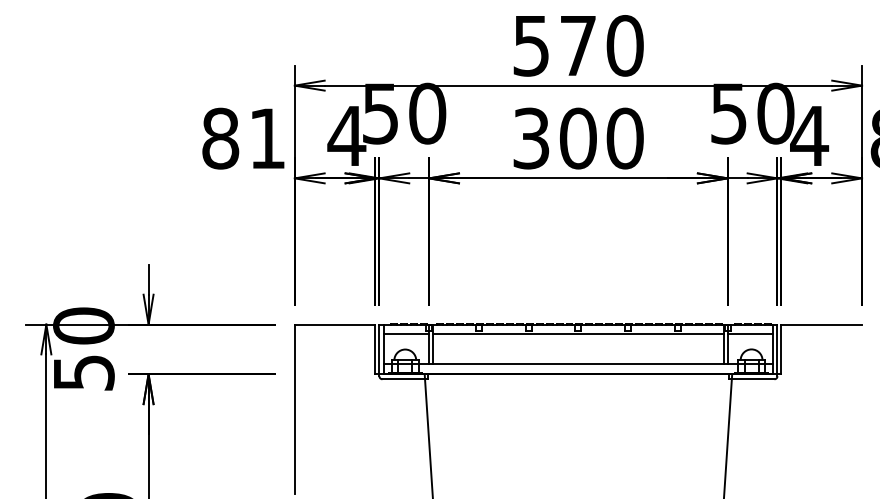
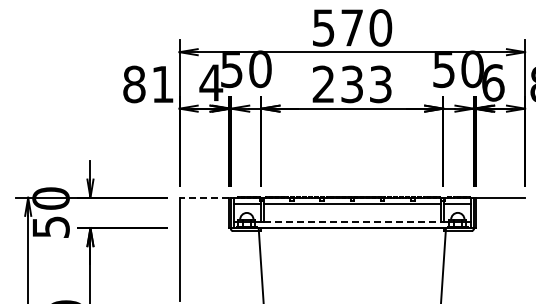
text: (808, 135) -> (492, 82), 4 -> 6
text: (578, 138) -> (352, 84), 300 -> 233
line: (335, 324) -> (204, 197), solid -> dashed
line: (578, 363) -> (352, 221), solid -> dashed

